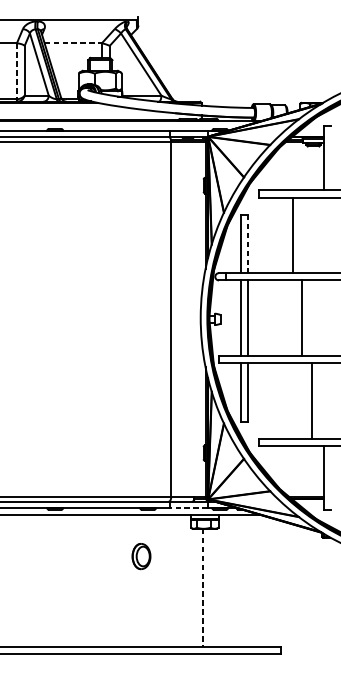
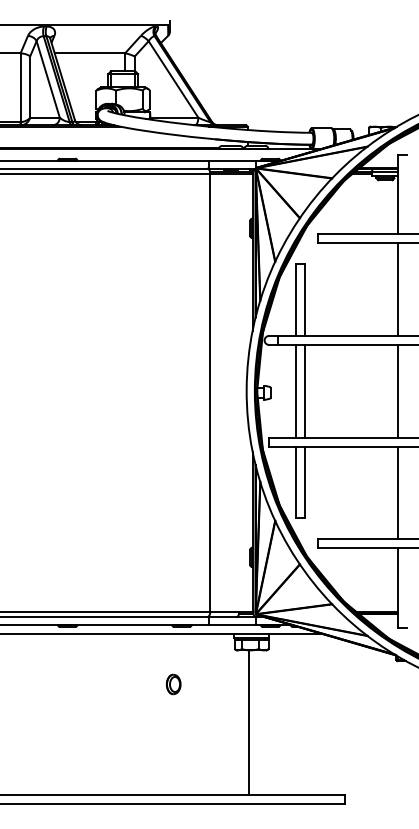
line: (73, 43) -> (90, 53), dashed -> solid
line: (16, 71) -> (20, 88), dashed -> solid
line: (292, 235) -> (397, 289), moved
line: (247, 244) -> (304, 300), dashed -> solid
line: (302, 317) -> (397, 390), moved
line: (311, 400) -> (397, 492), moved
line: (188, 507) -> (231, 624), dashed -> solid
part: (141, 556) -> (173, 684), size x0.62
line: (203, 588) -> (249, 723), dashed -> solid

